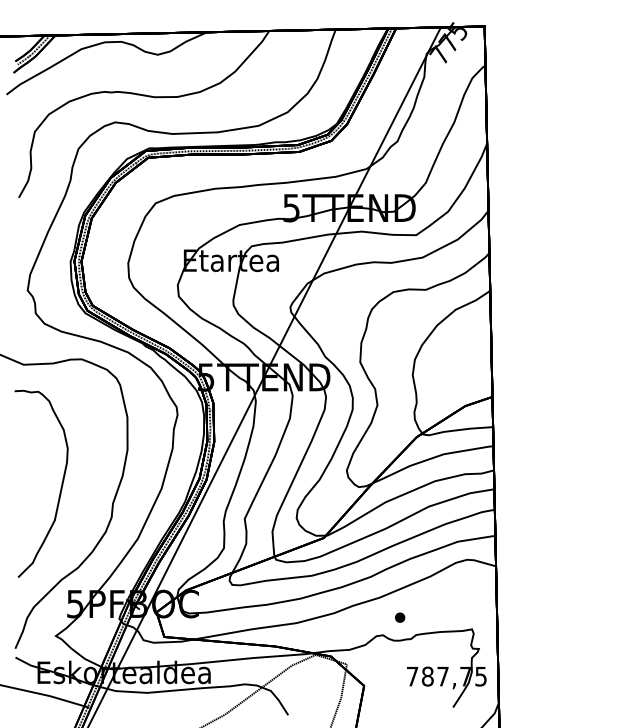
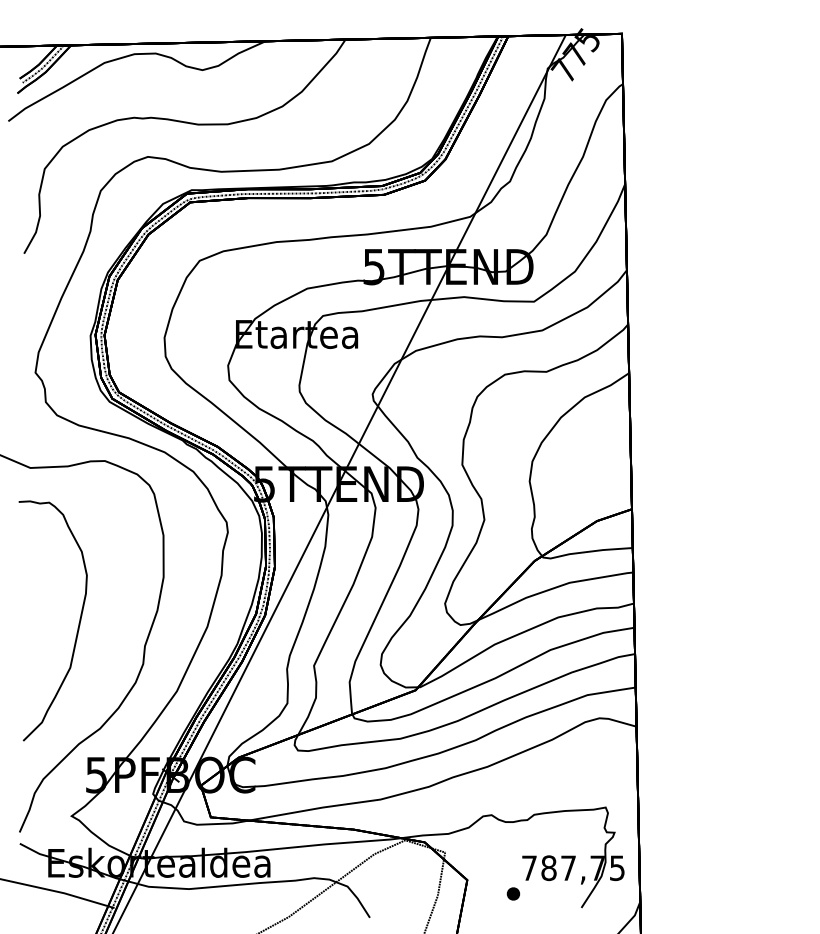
part: (400, 617) -> (513, 893), moved

